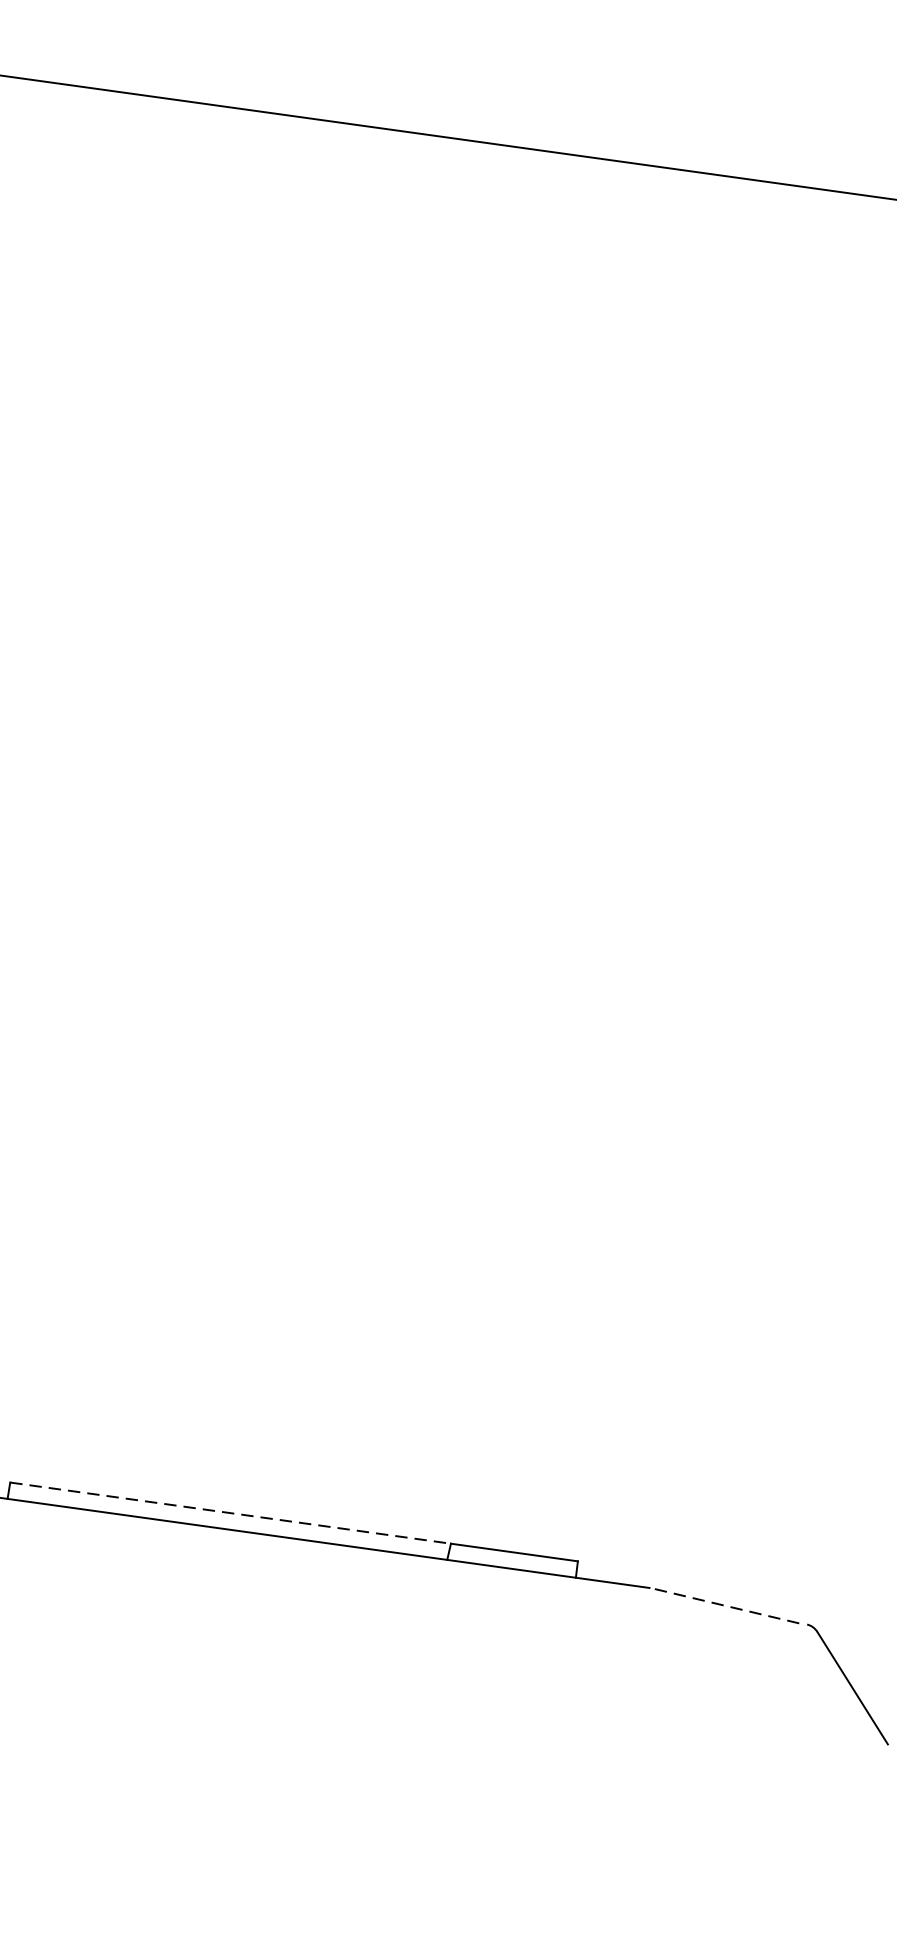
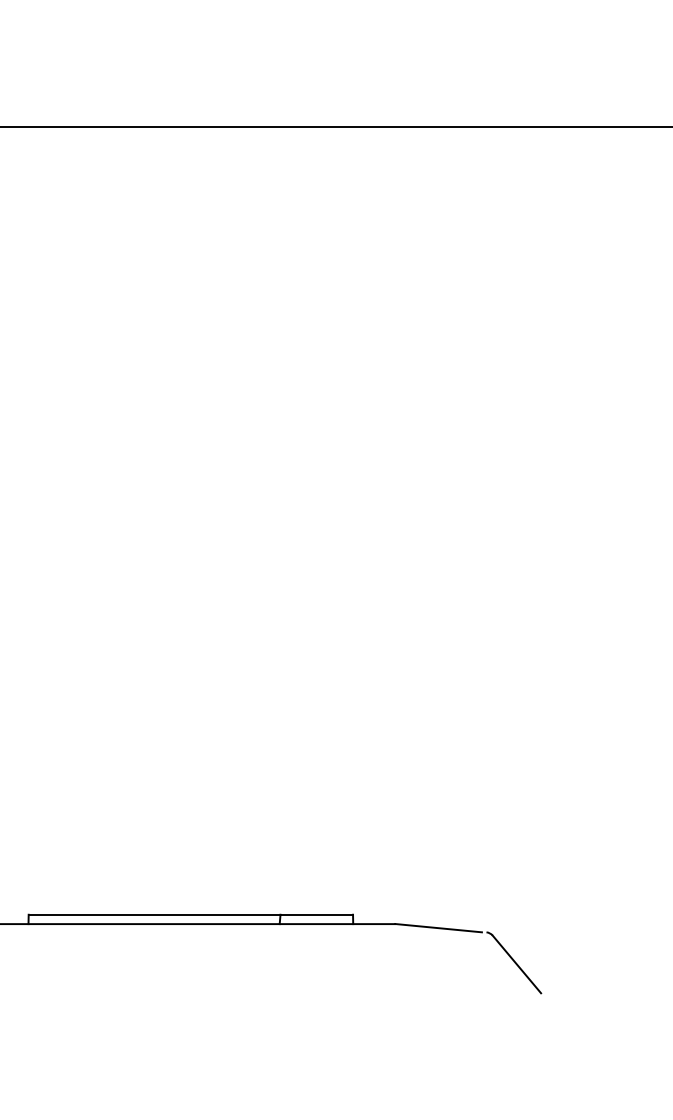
line: (230, 1512) -> (154, 914), dashed -> solid
line: (724, 1606) -> (438, 928), dashed -> solid

